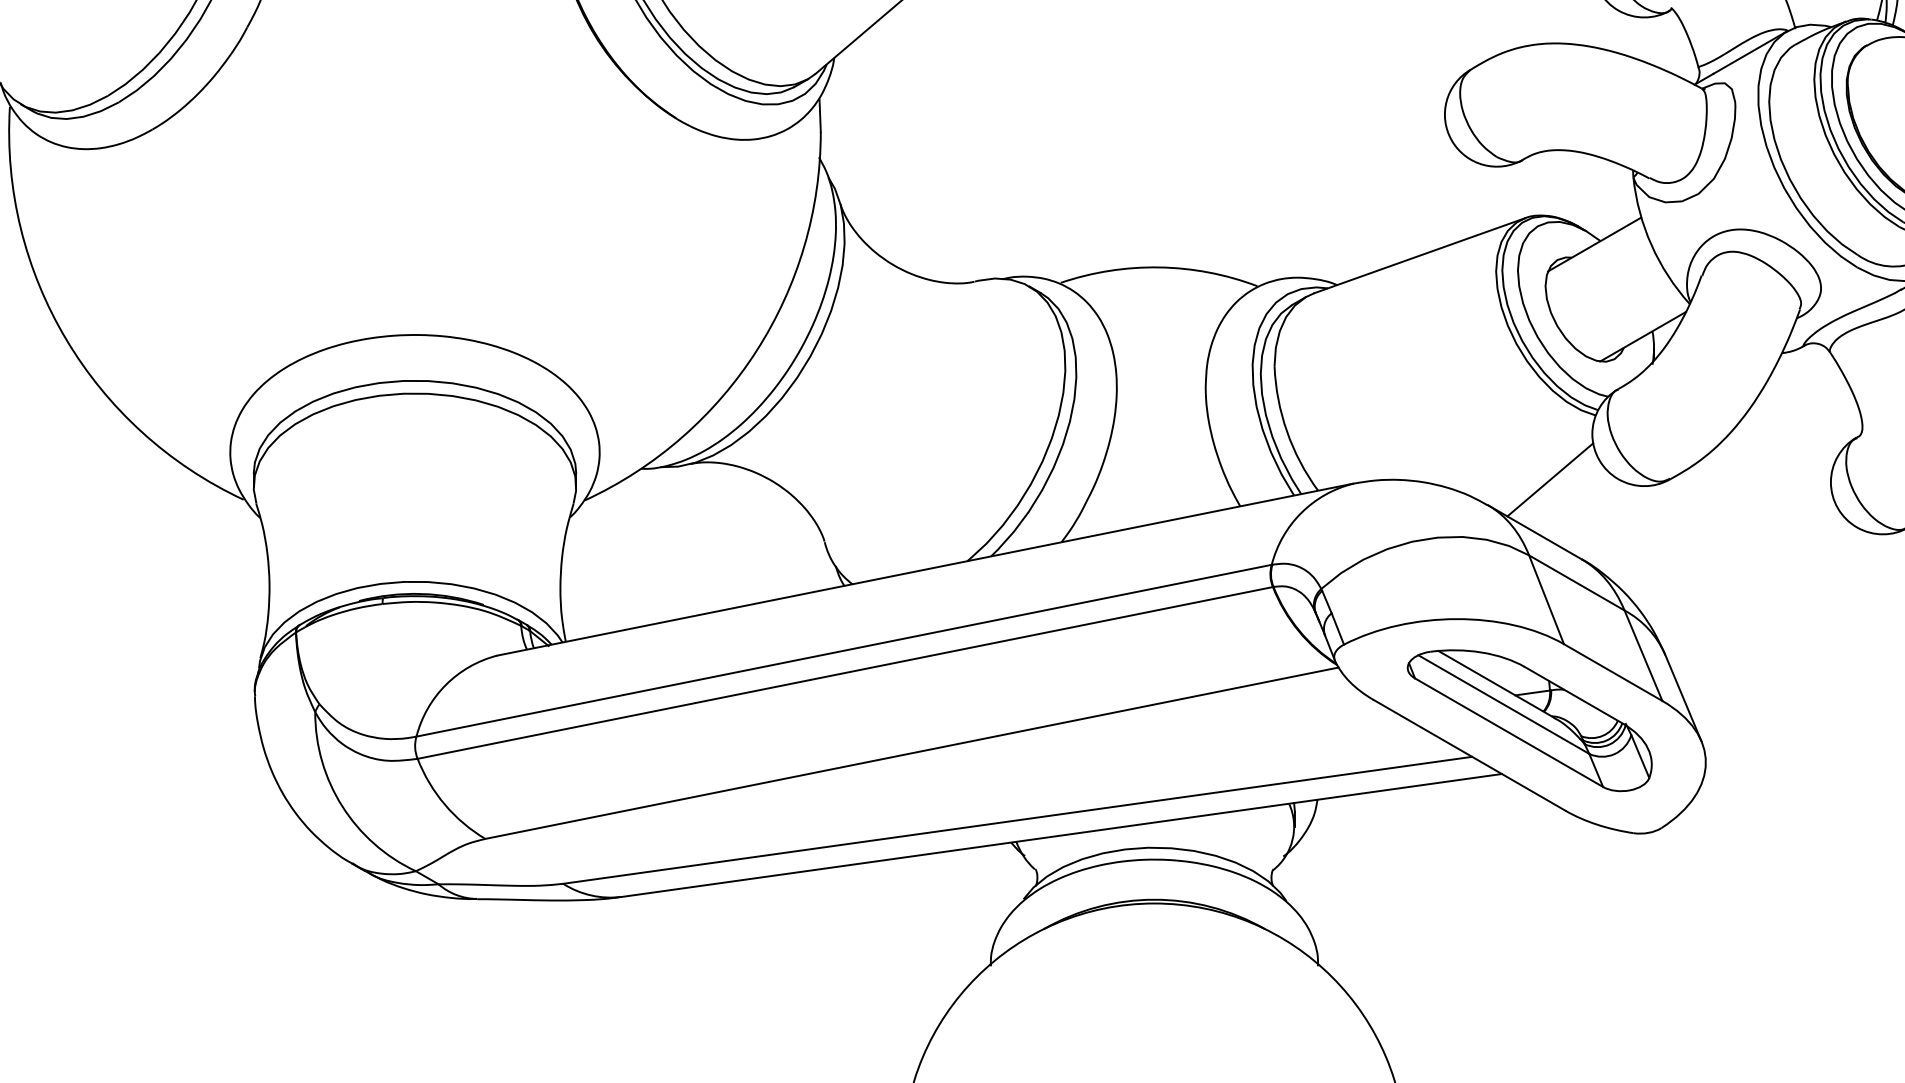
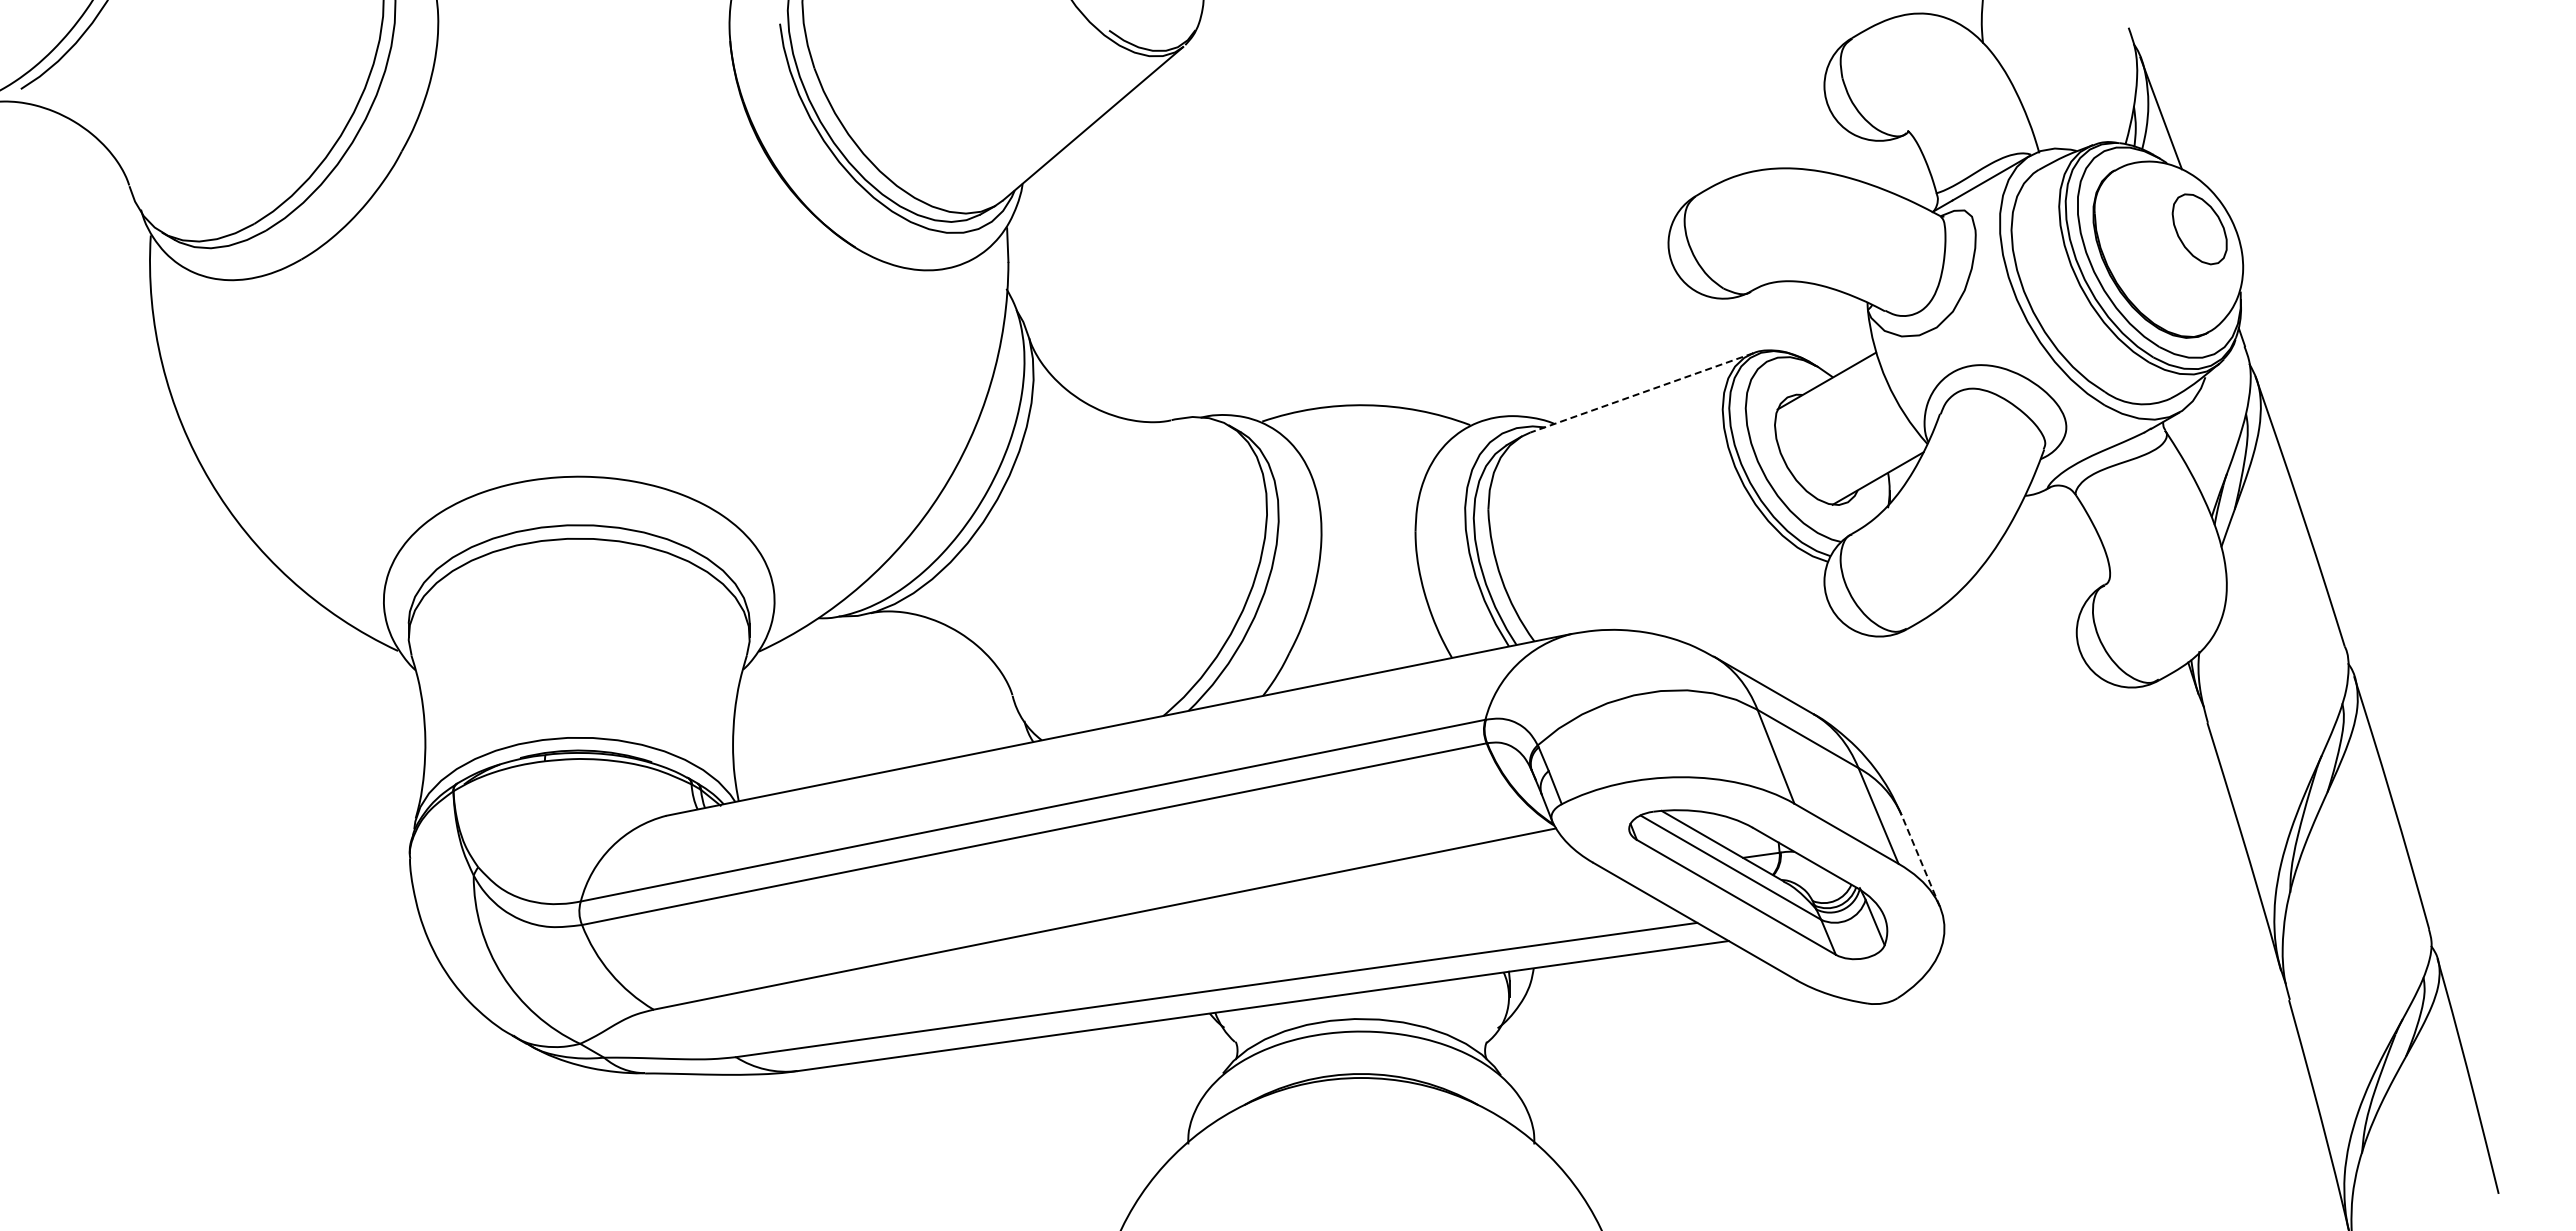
line: (1419, 256) -> (1641, 393), solid -> dashed
line: (1549, 479) -> (1779, 629), removed
line: (1683, 697) -> (1920, 860), solid -> dashed

